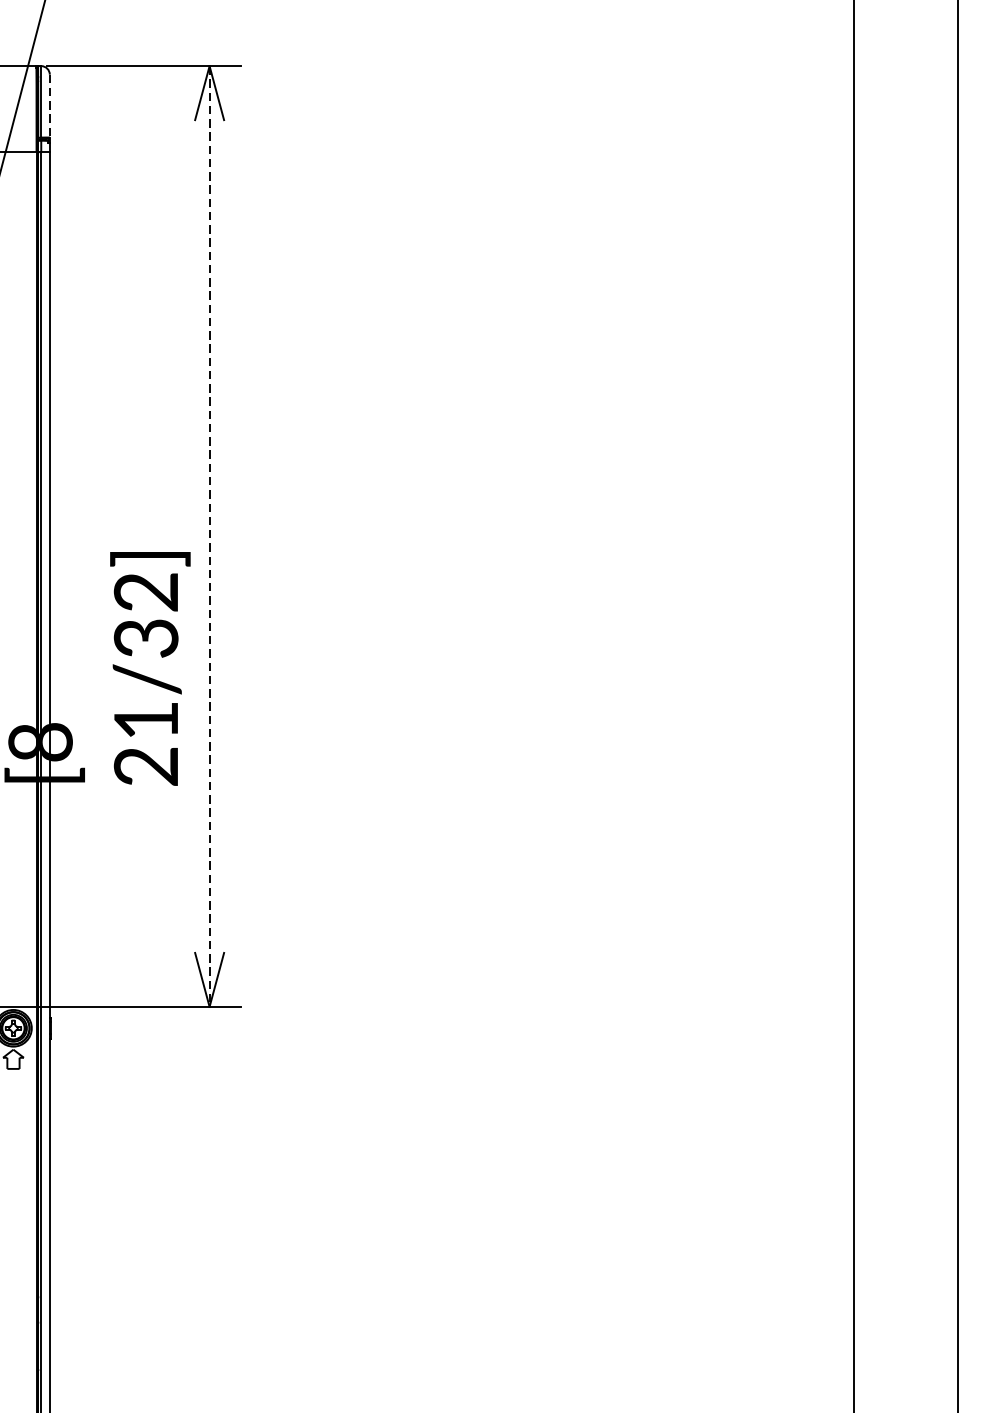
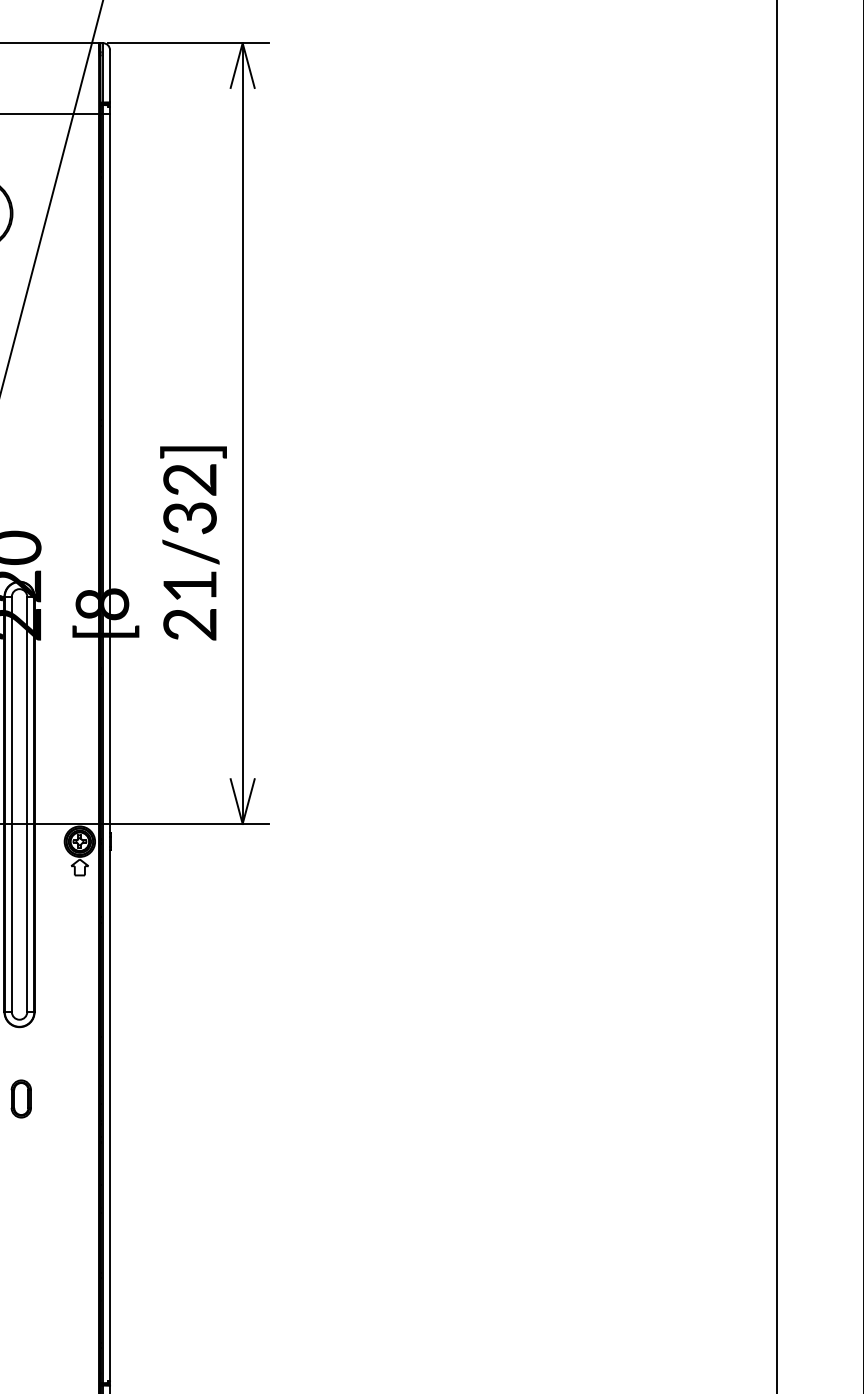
line: (50, 106) -> (110, 76), dashed -> solid
line: (209, 537) -> (242, 434), dashed -> solid

